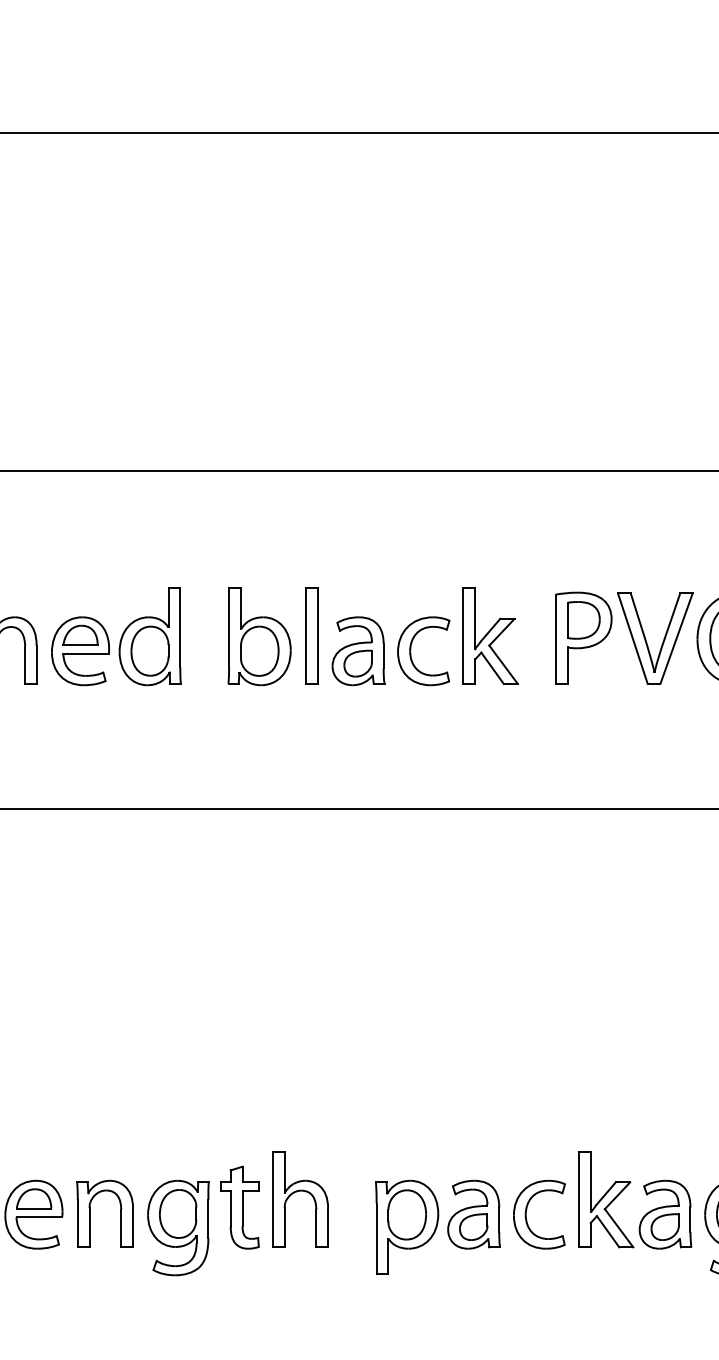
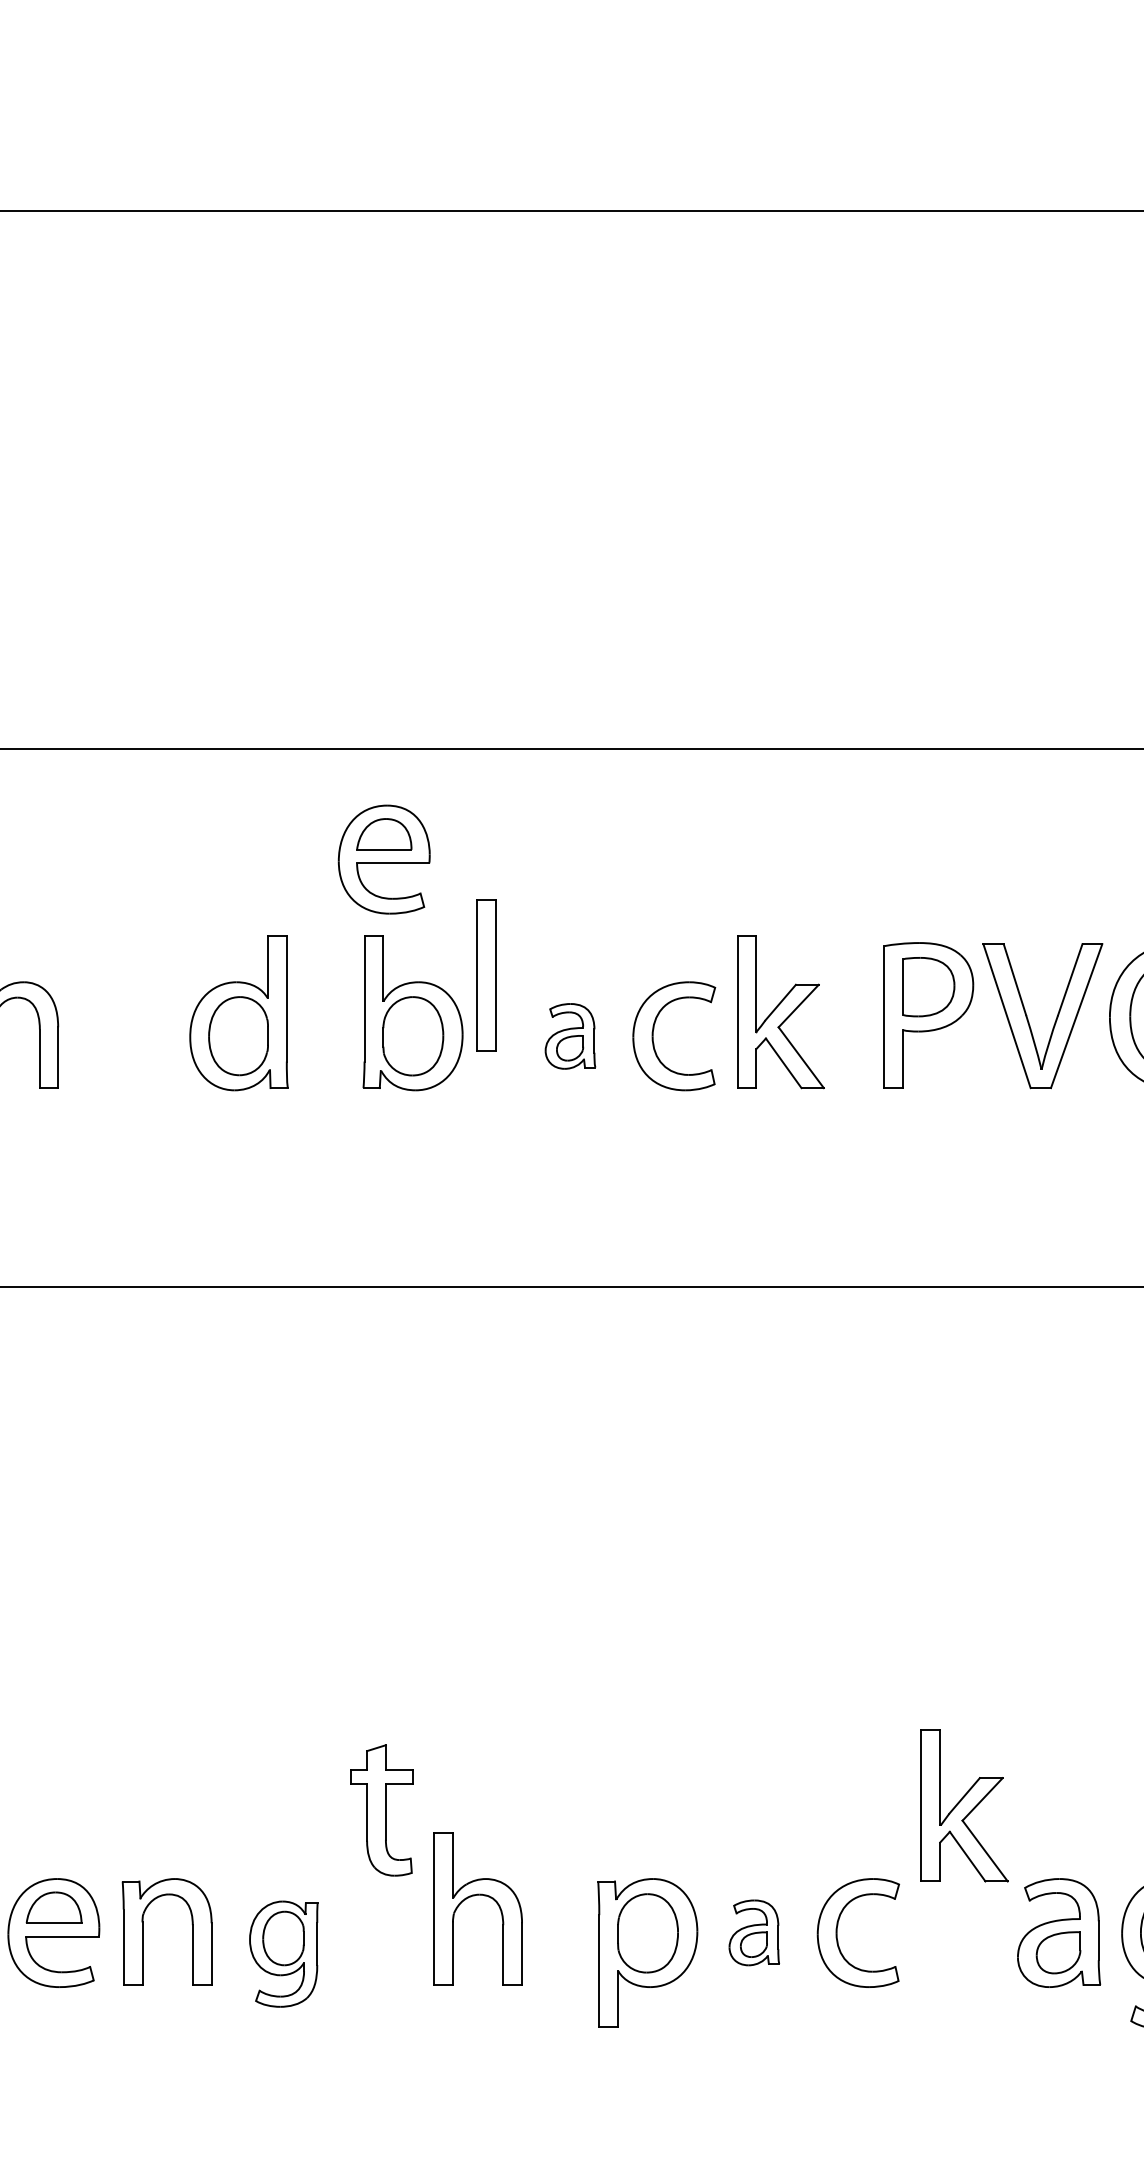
part: (311, 635) -> (486, 974), moved
part: (80, 651) -> (384, 859), moved
part: (358, 651) -> (570, 1036), size x0.6
part: (606, 1199) -> (965, 1805), moved
part: (239, 1207) -> (381, 1810), moved
part: (473, 1214) -> (753, 1932), size x0.6
part: (178, 1227) -> (283, 1953), size x0.7

